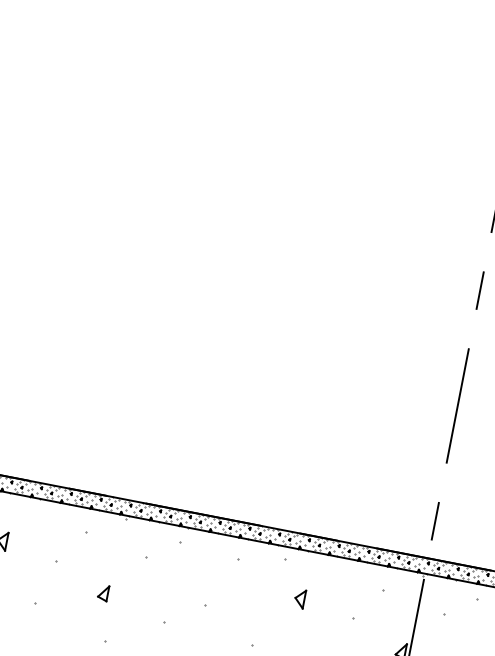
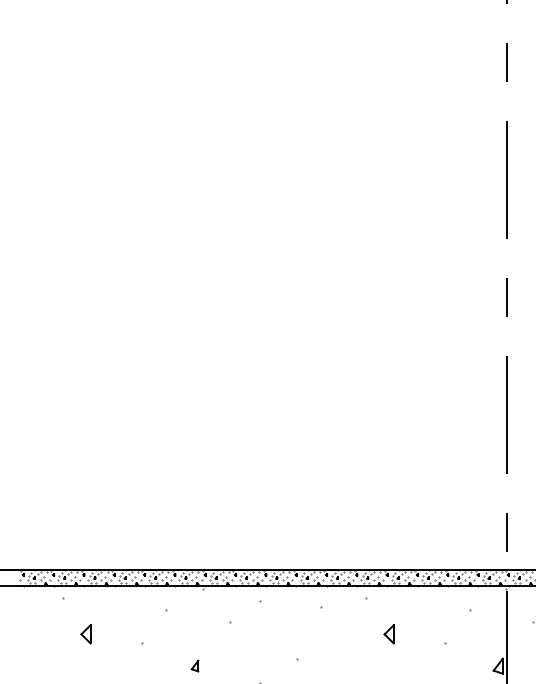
part: (102, 592) -> (194, 665), size x0.7

